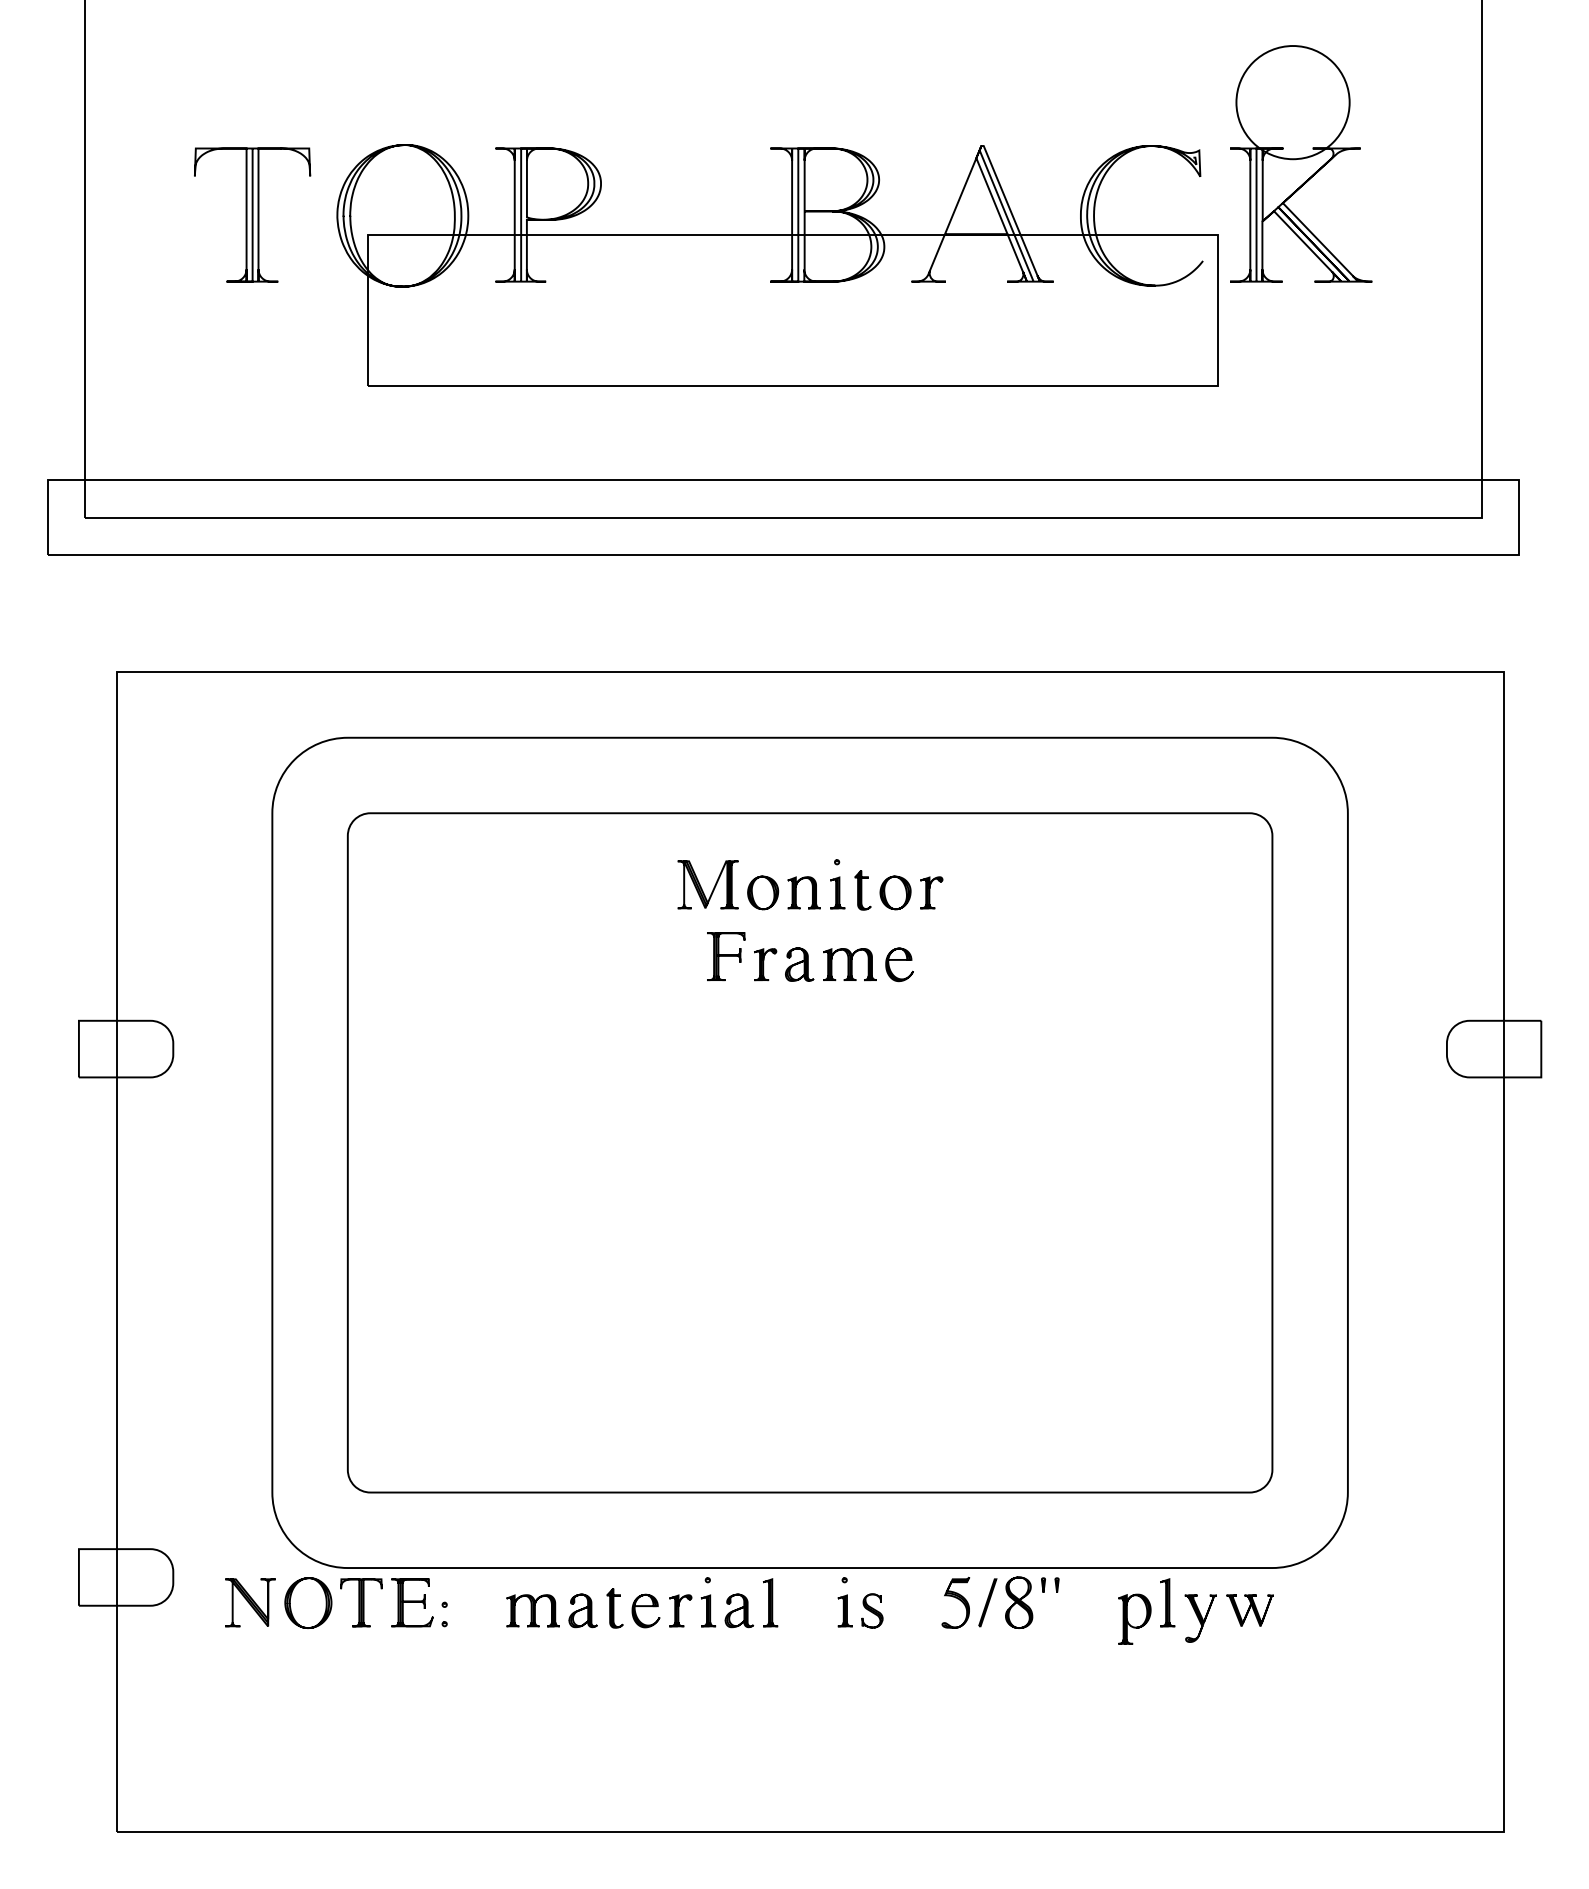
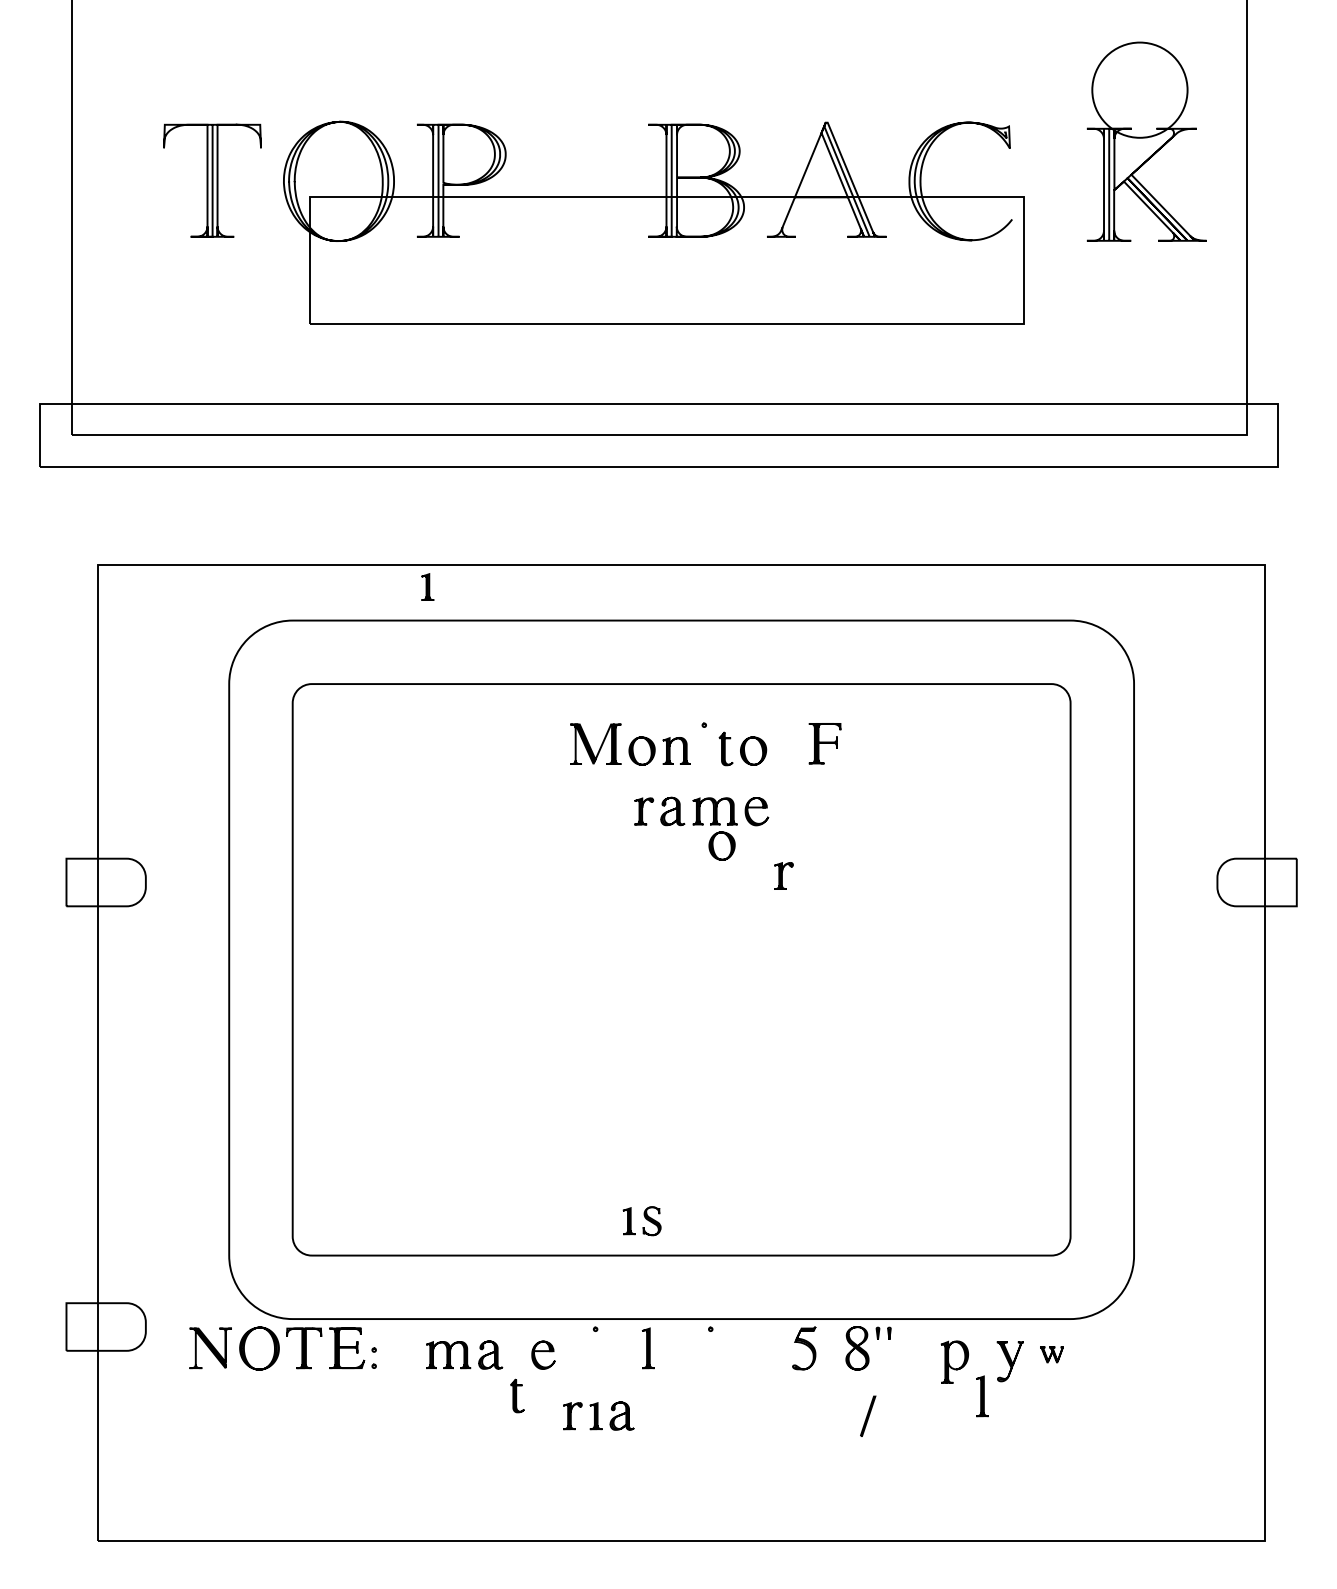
part: (1300, 163) -> (1146, 141), moved
part: (837, 892) -> (427, 586), moved
part: (931, 892) -> (783, 875), moved
curve: (725, 956) -> (824, 743), moved
curve: (847, 1005) -> (713, 845), added
line: (988, 1601) -> (868, 1415), moved
part: (1167, 1602) -> (982, 1396), moved
curve: (615, 1607) -> (517, 1395), moved
part: (711, 1610) -> (598, 1415), moved
part: (1249, 1610) -> (1051, 1354), size x0.6
part: (859, 1611) -> (641, 1221), moved

